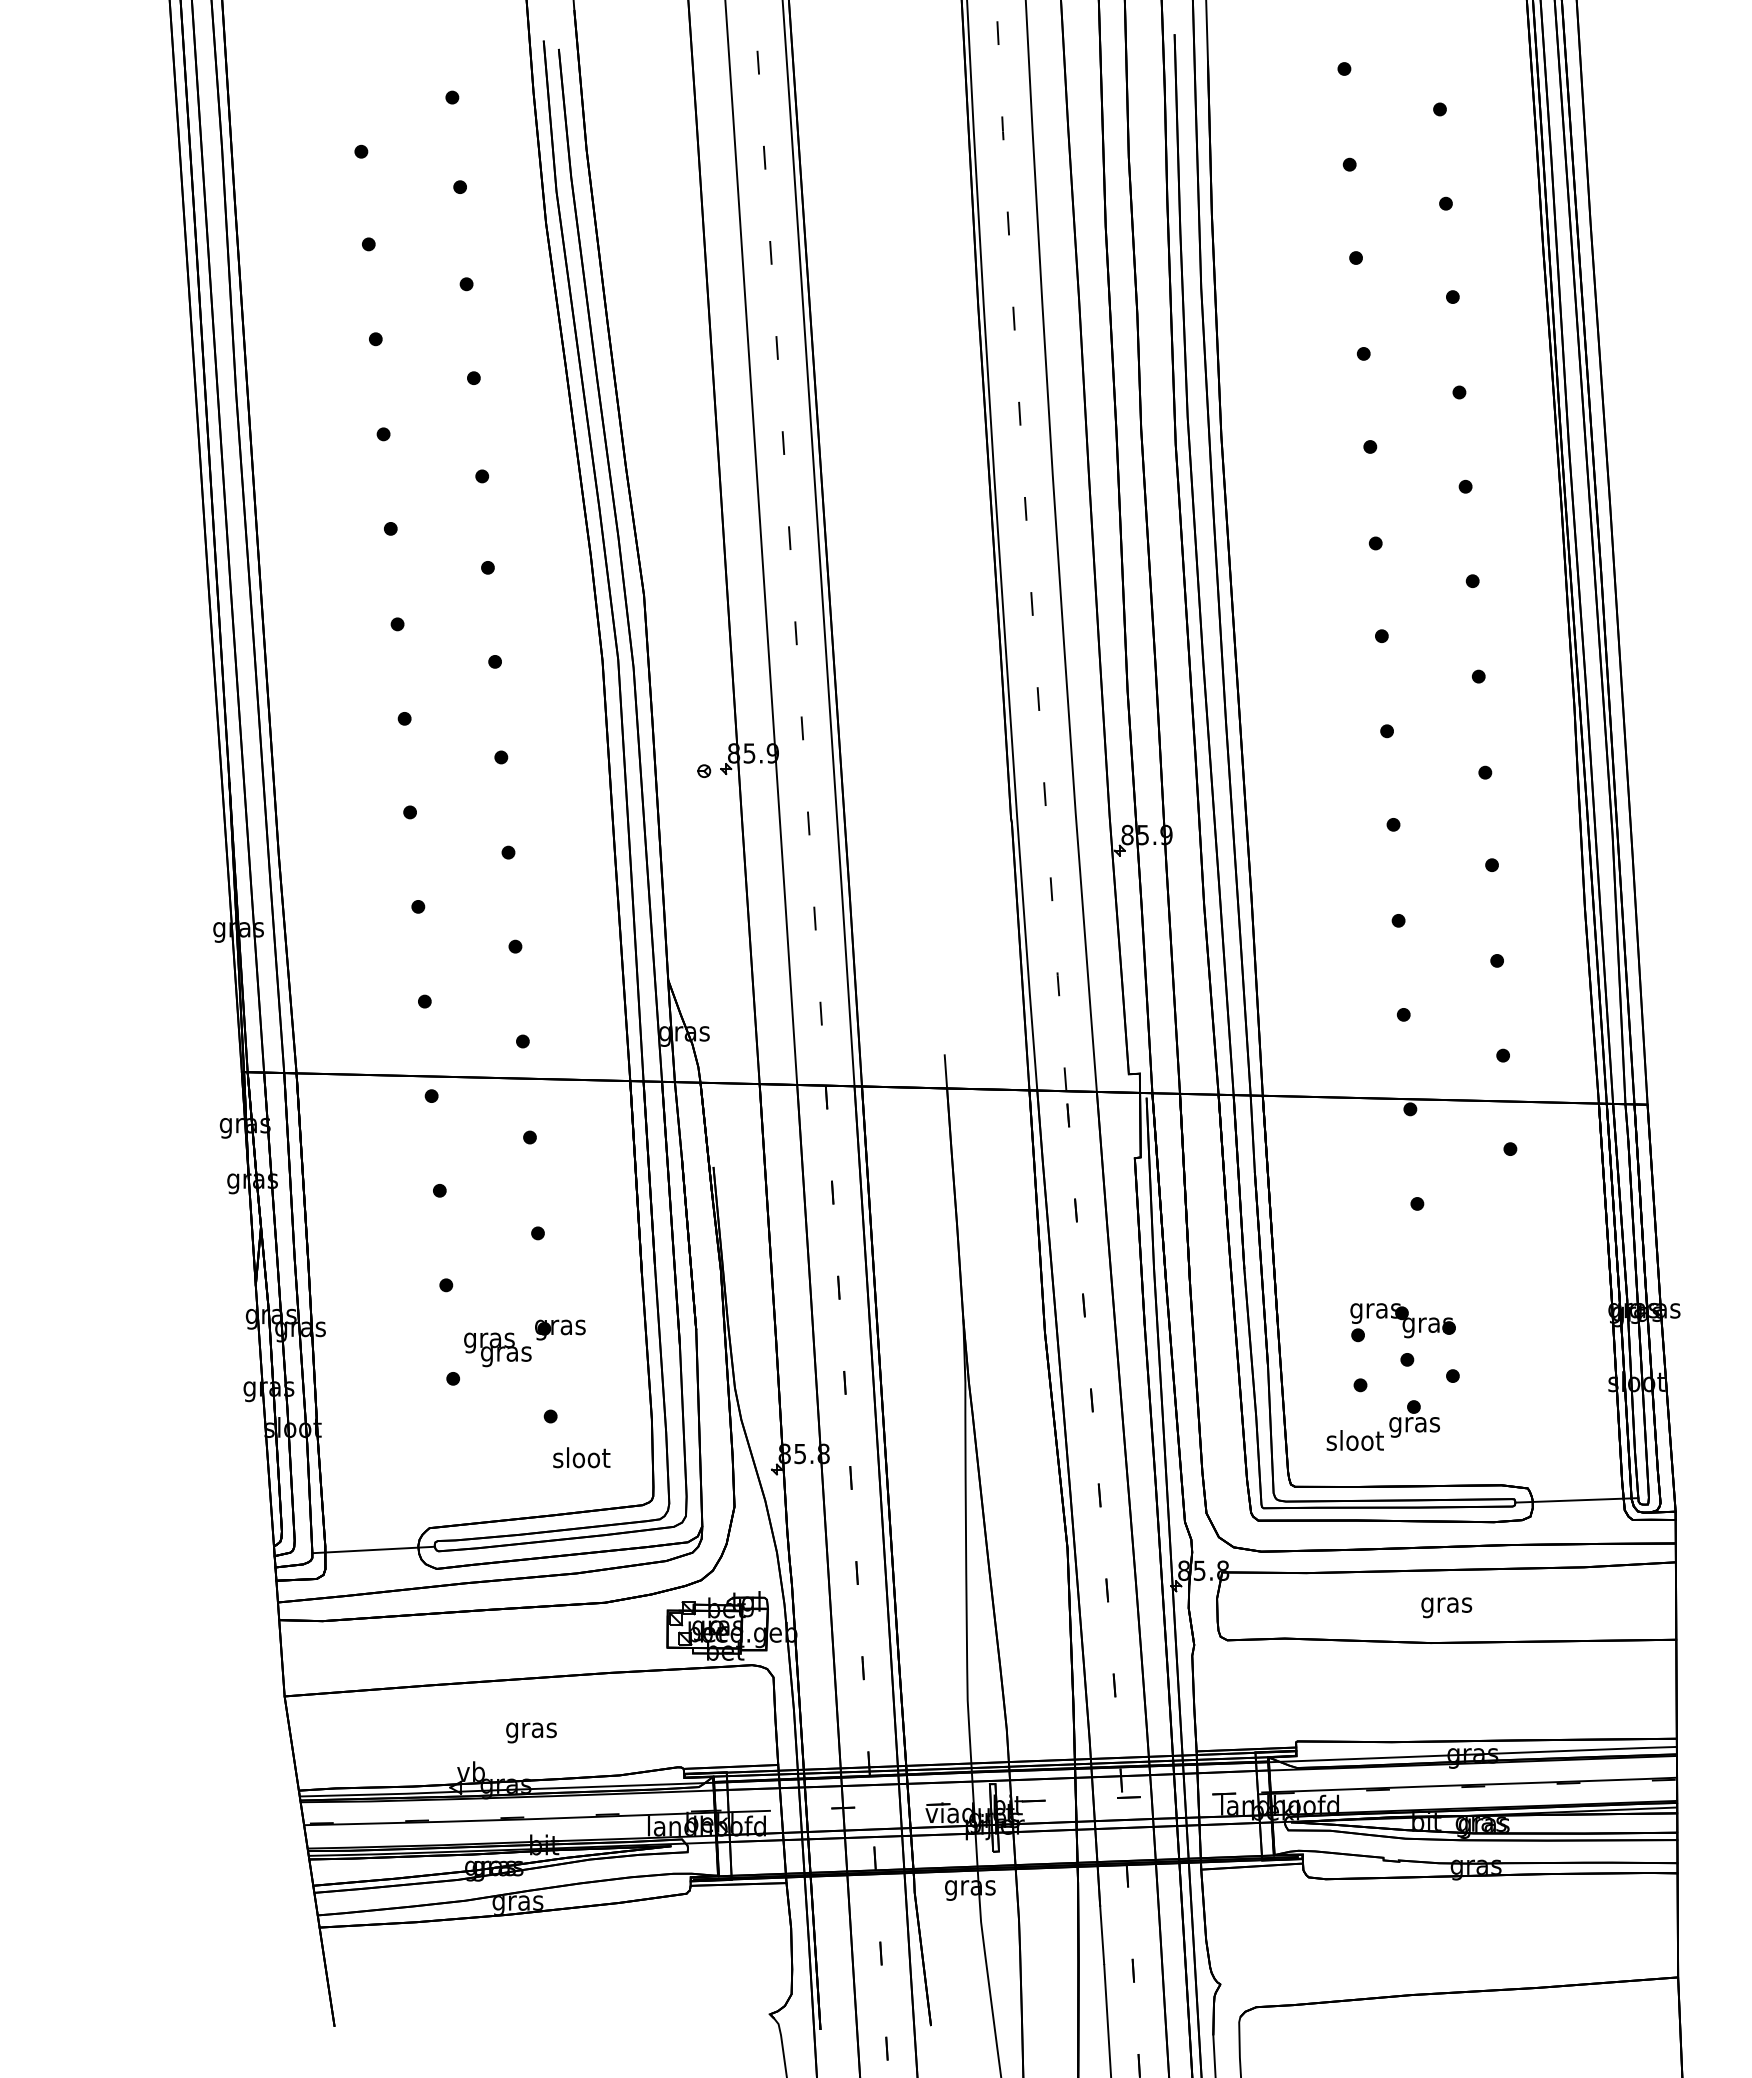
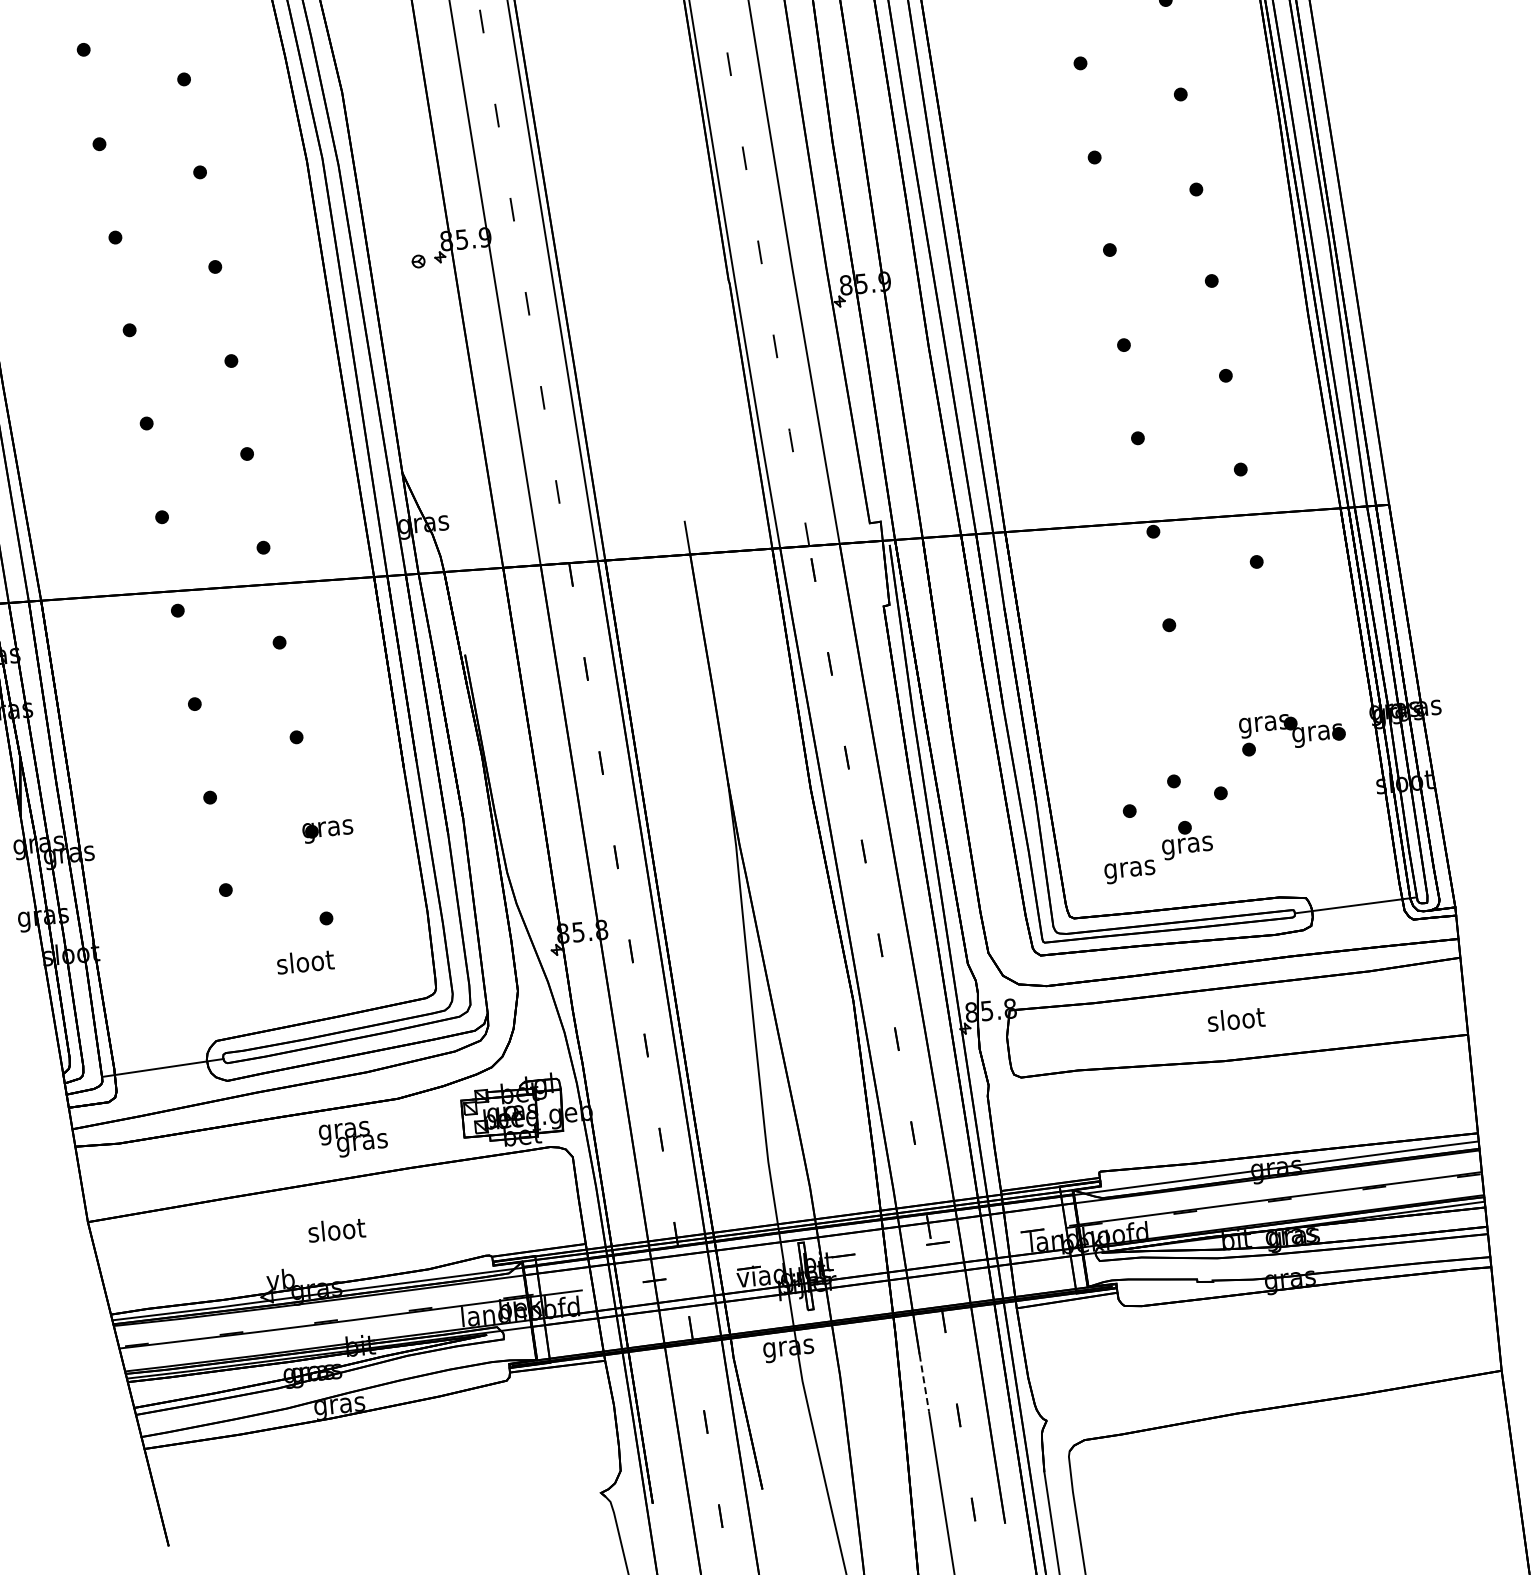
part: (1402, 1322) -> (1292, 732), moved
text: (497, 1349) -> (353, 1138), moved
text: (1354, 1443) -> (1129, 869), sloot -> gras
text: (581, 1457) -> (305, 961), moved
text: (1446, 1605) -> (1236, 1022), gras -> sloot
text: (531, 1730) -> (336, 1232), gras -> sloot
line: (1102, 1935) -> (924, 1383), solid -> dashed

